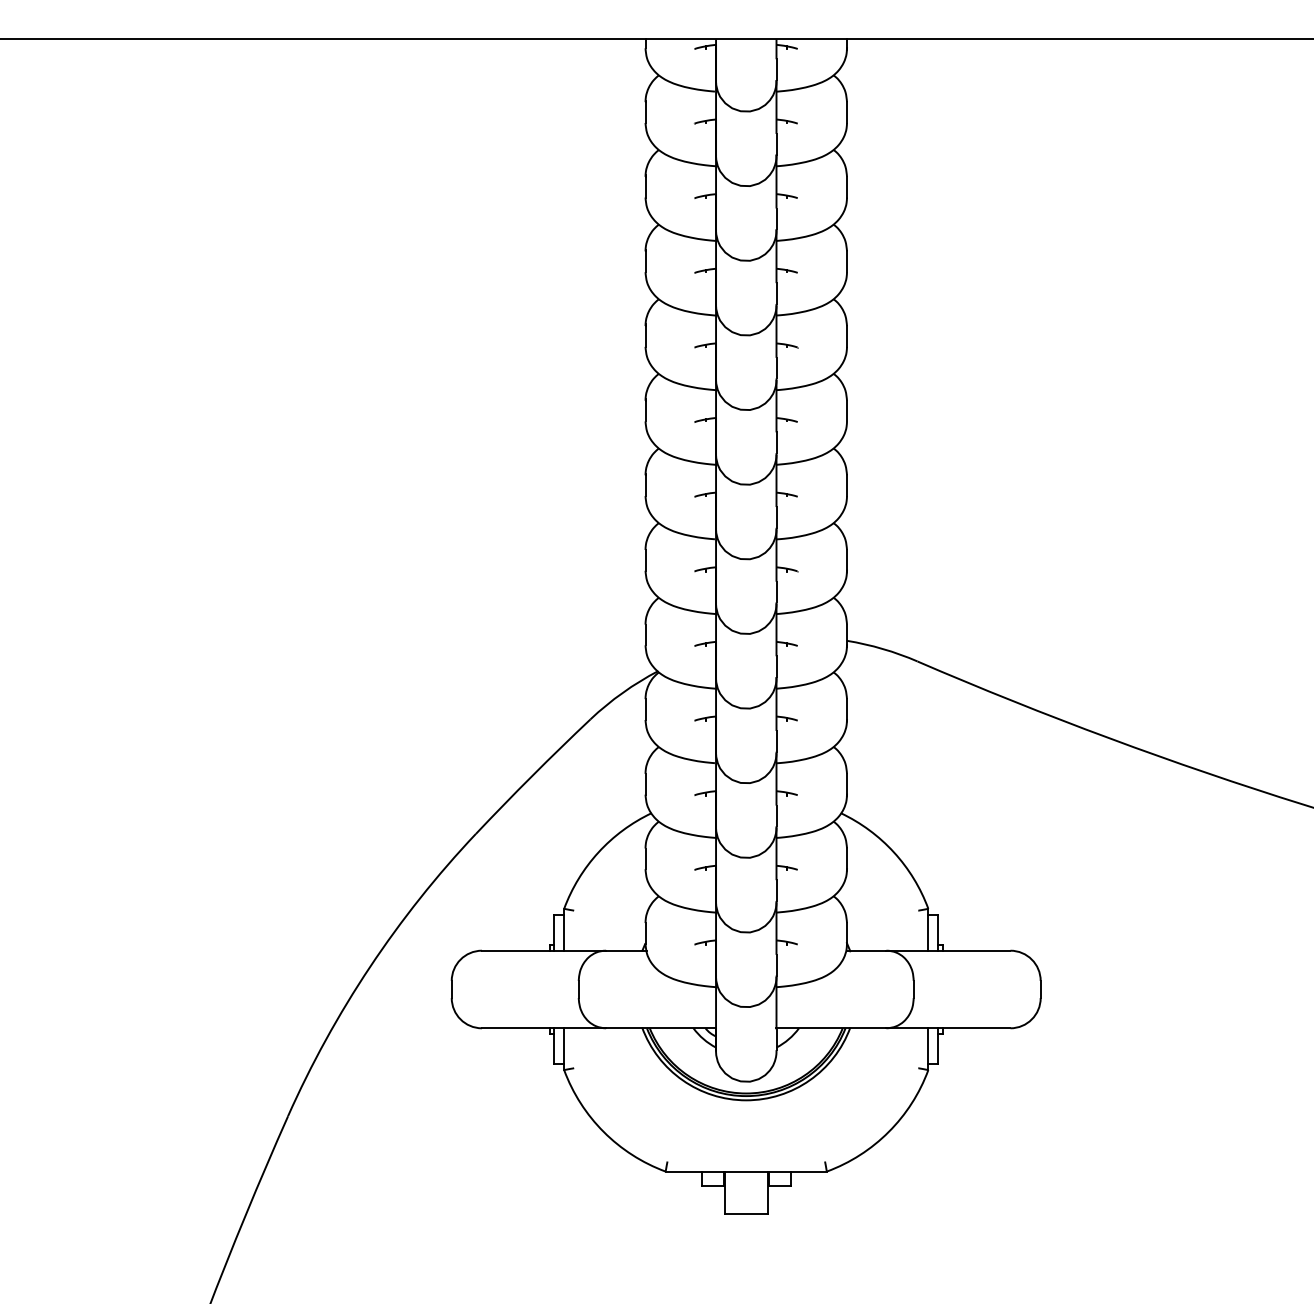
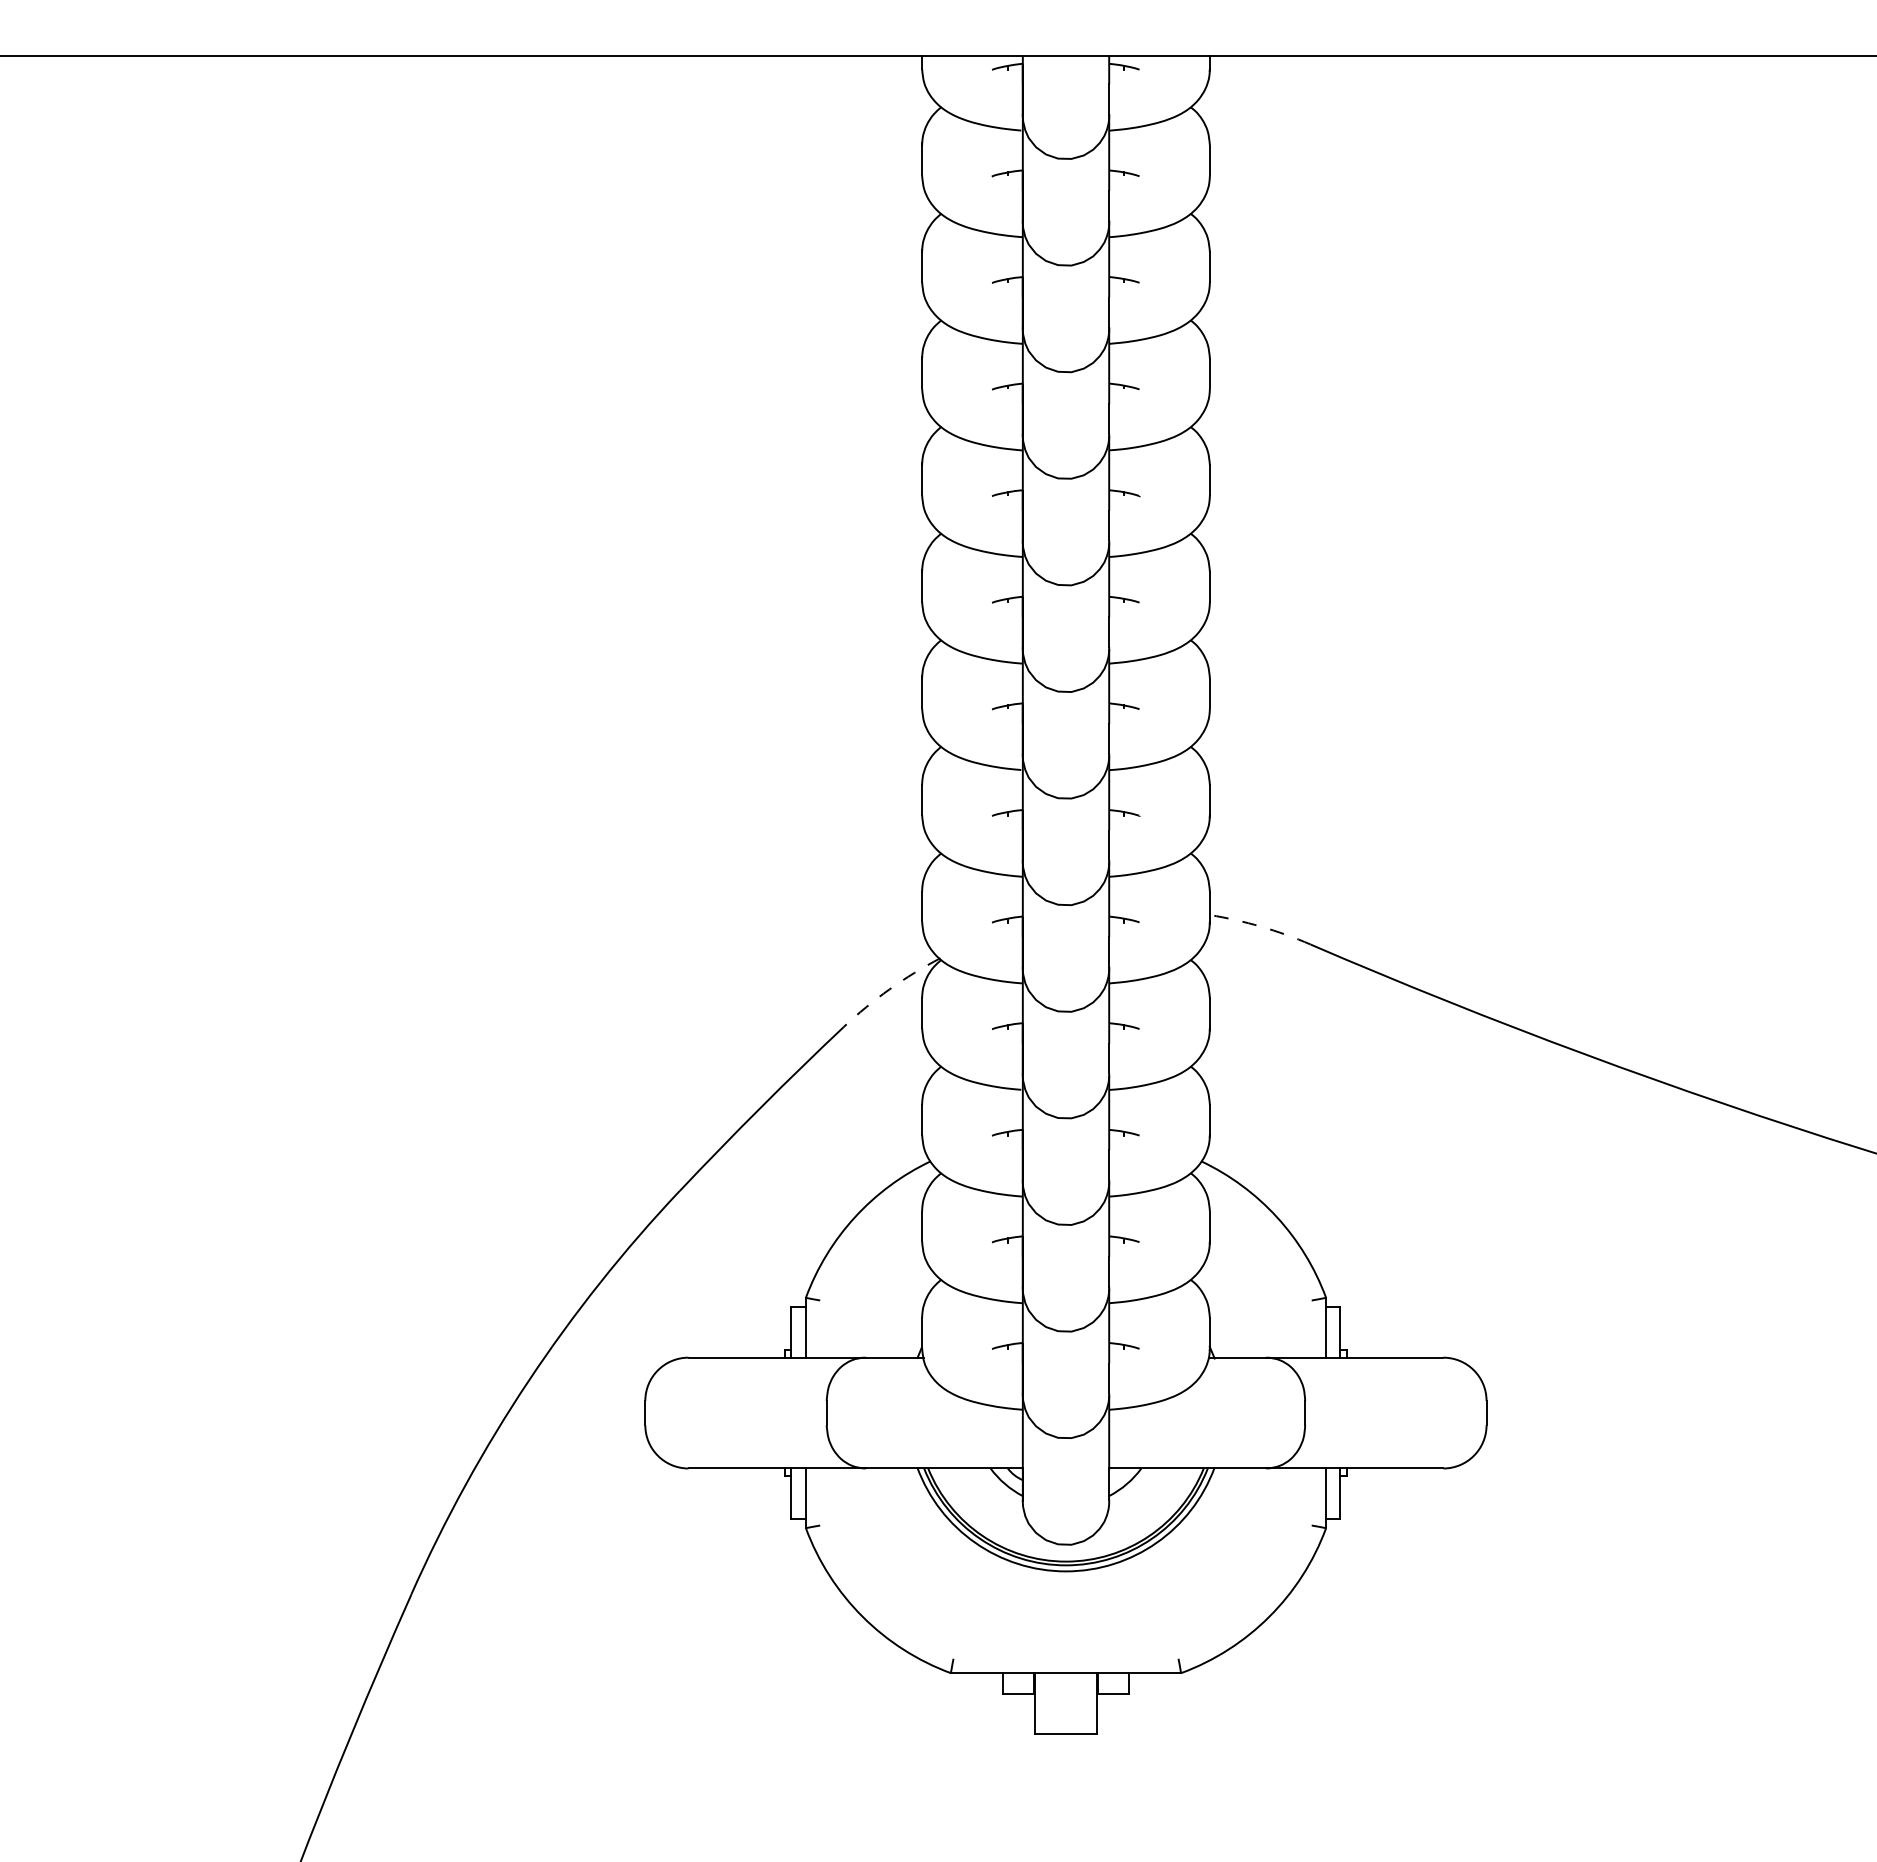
arc: (883, 648) -> (1261, 926), solid -> dashed
arc: (622, 692) -> (889, 989), solid -> dashed

